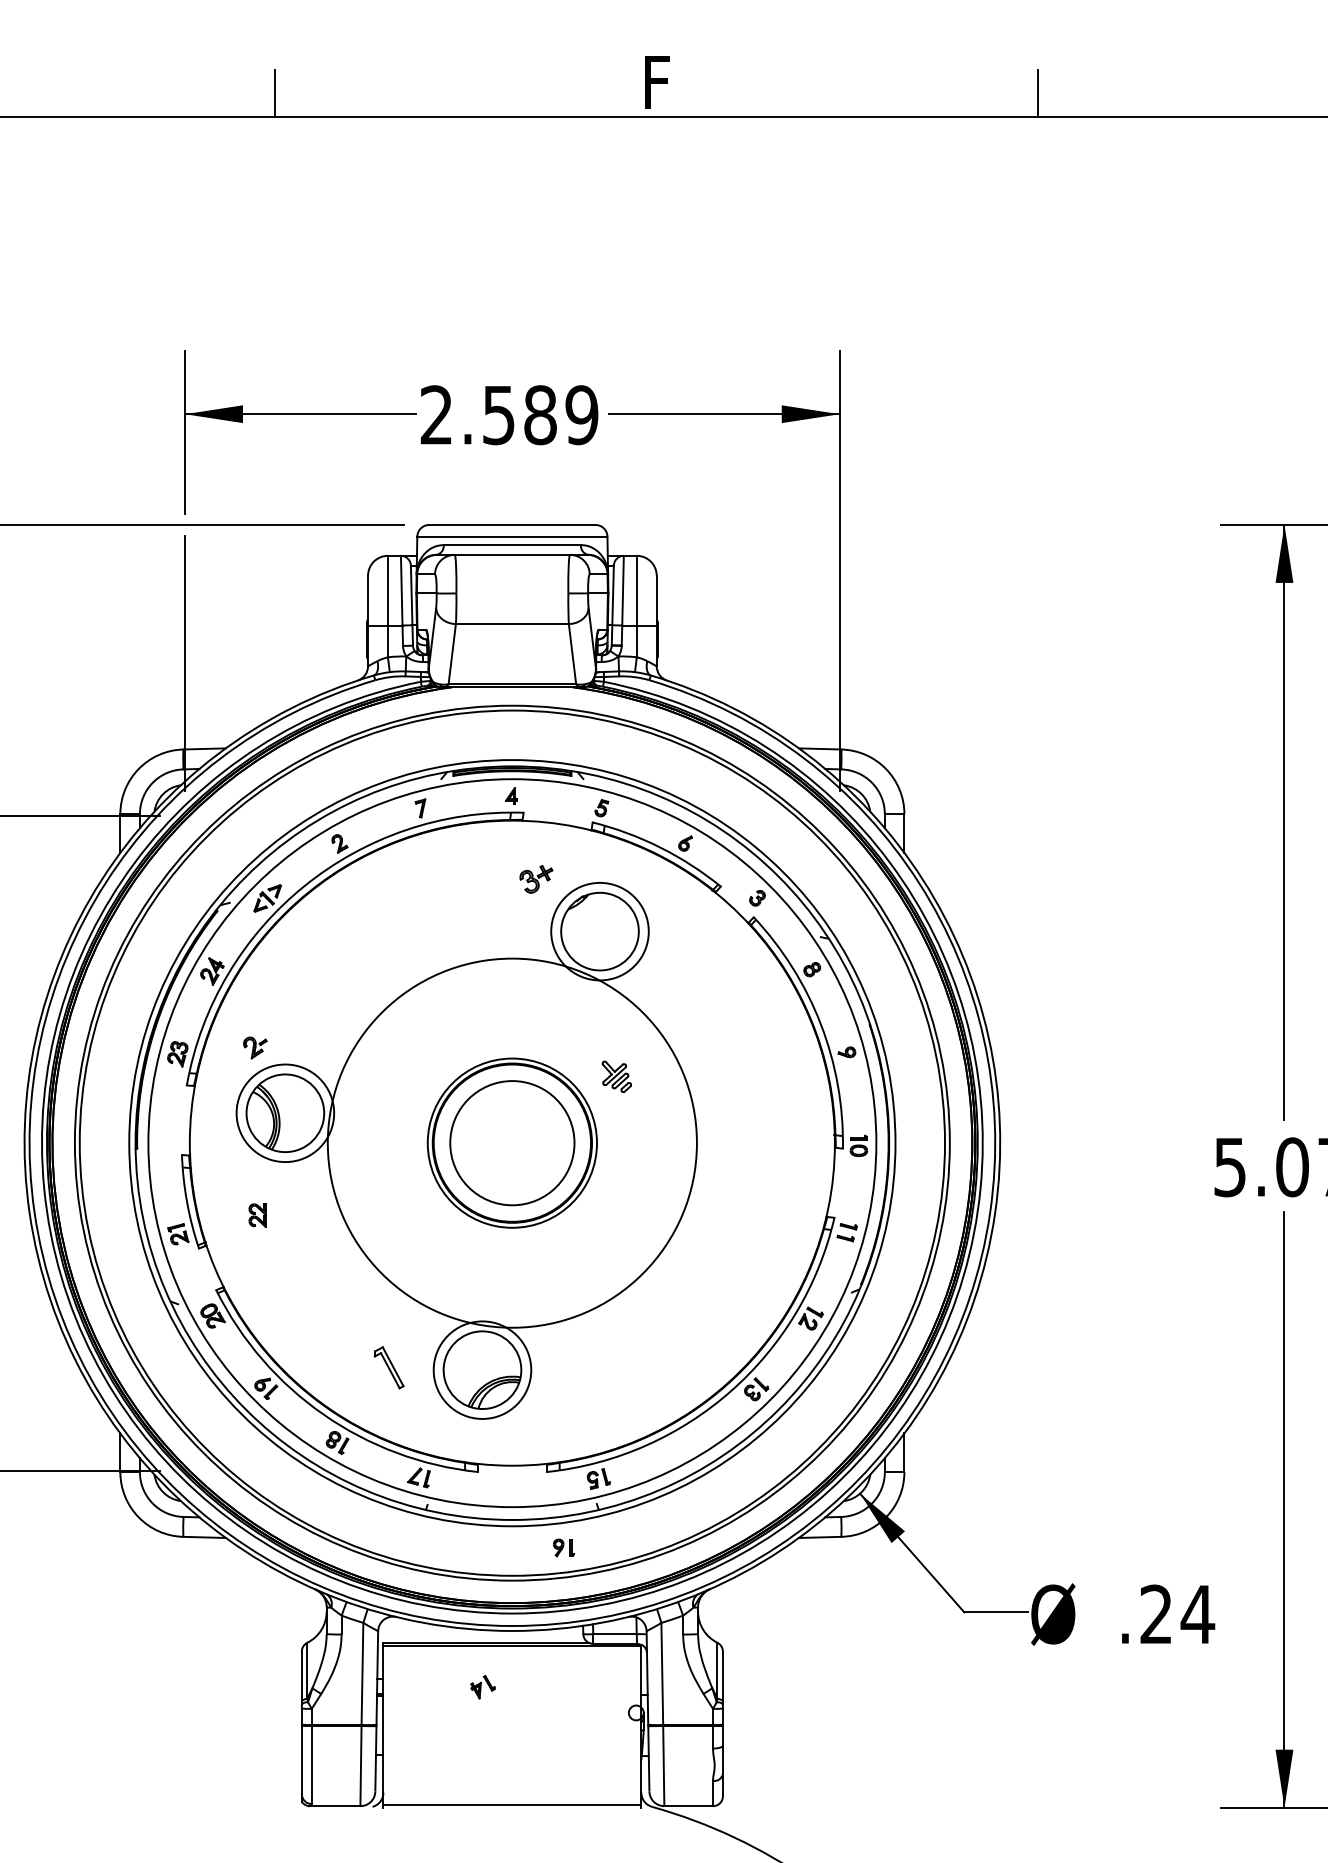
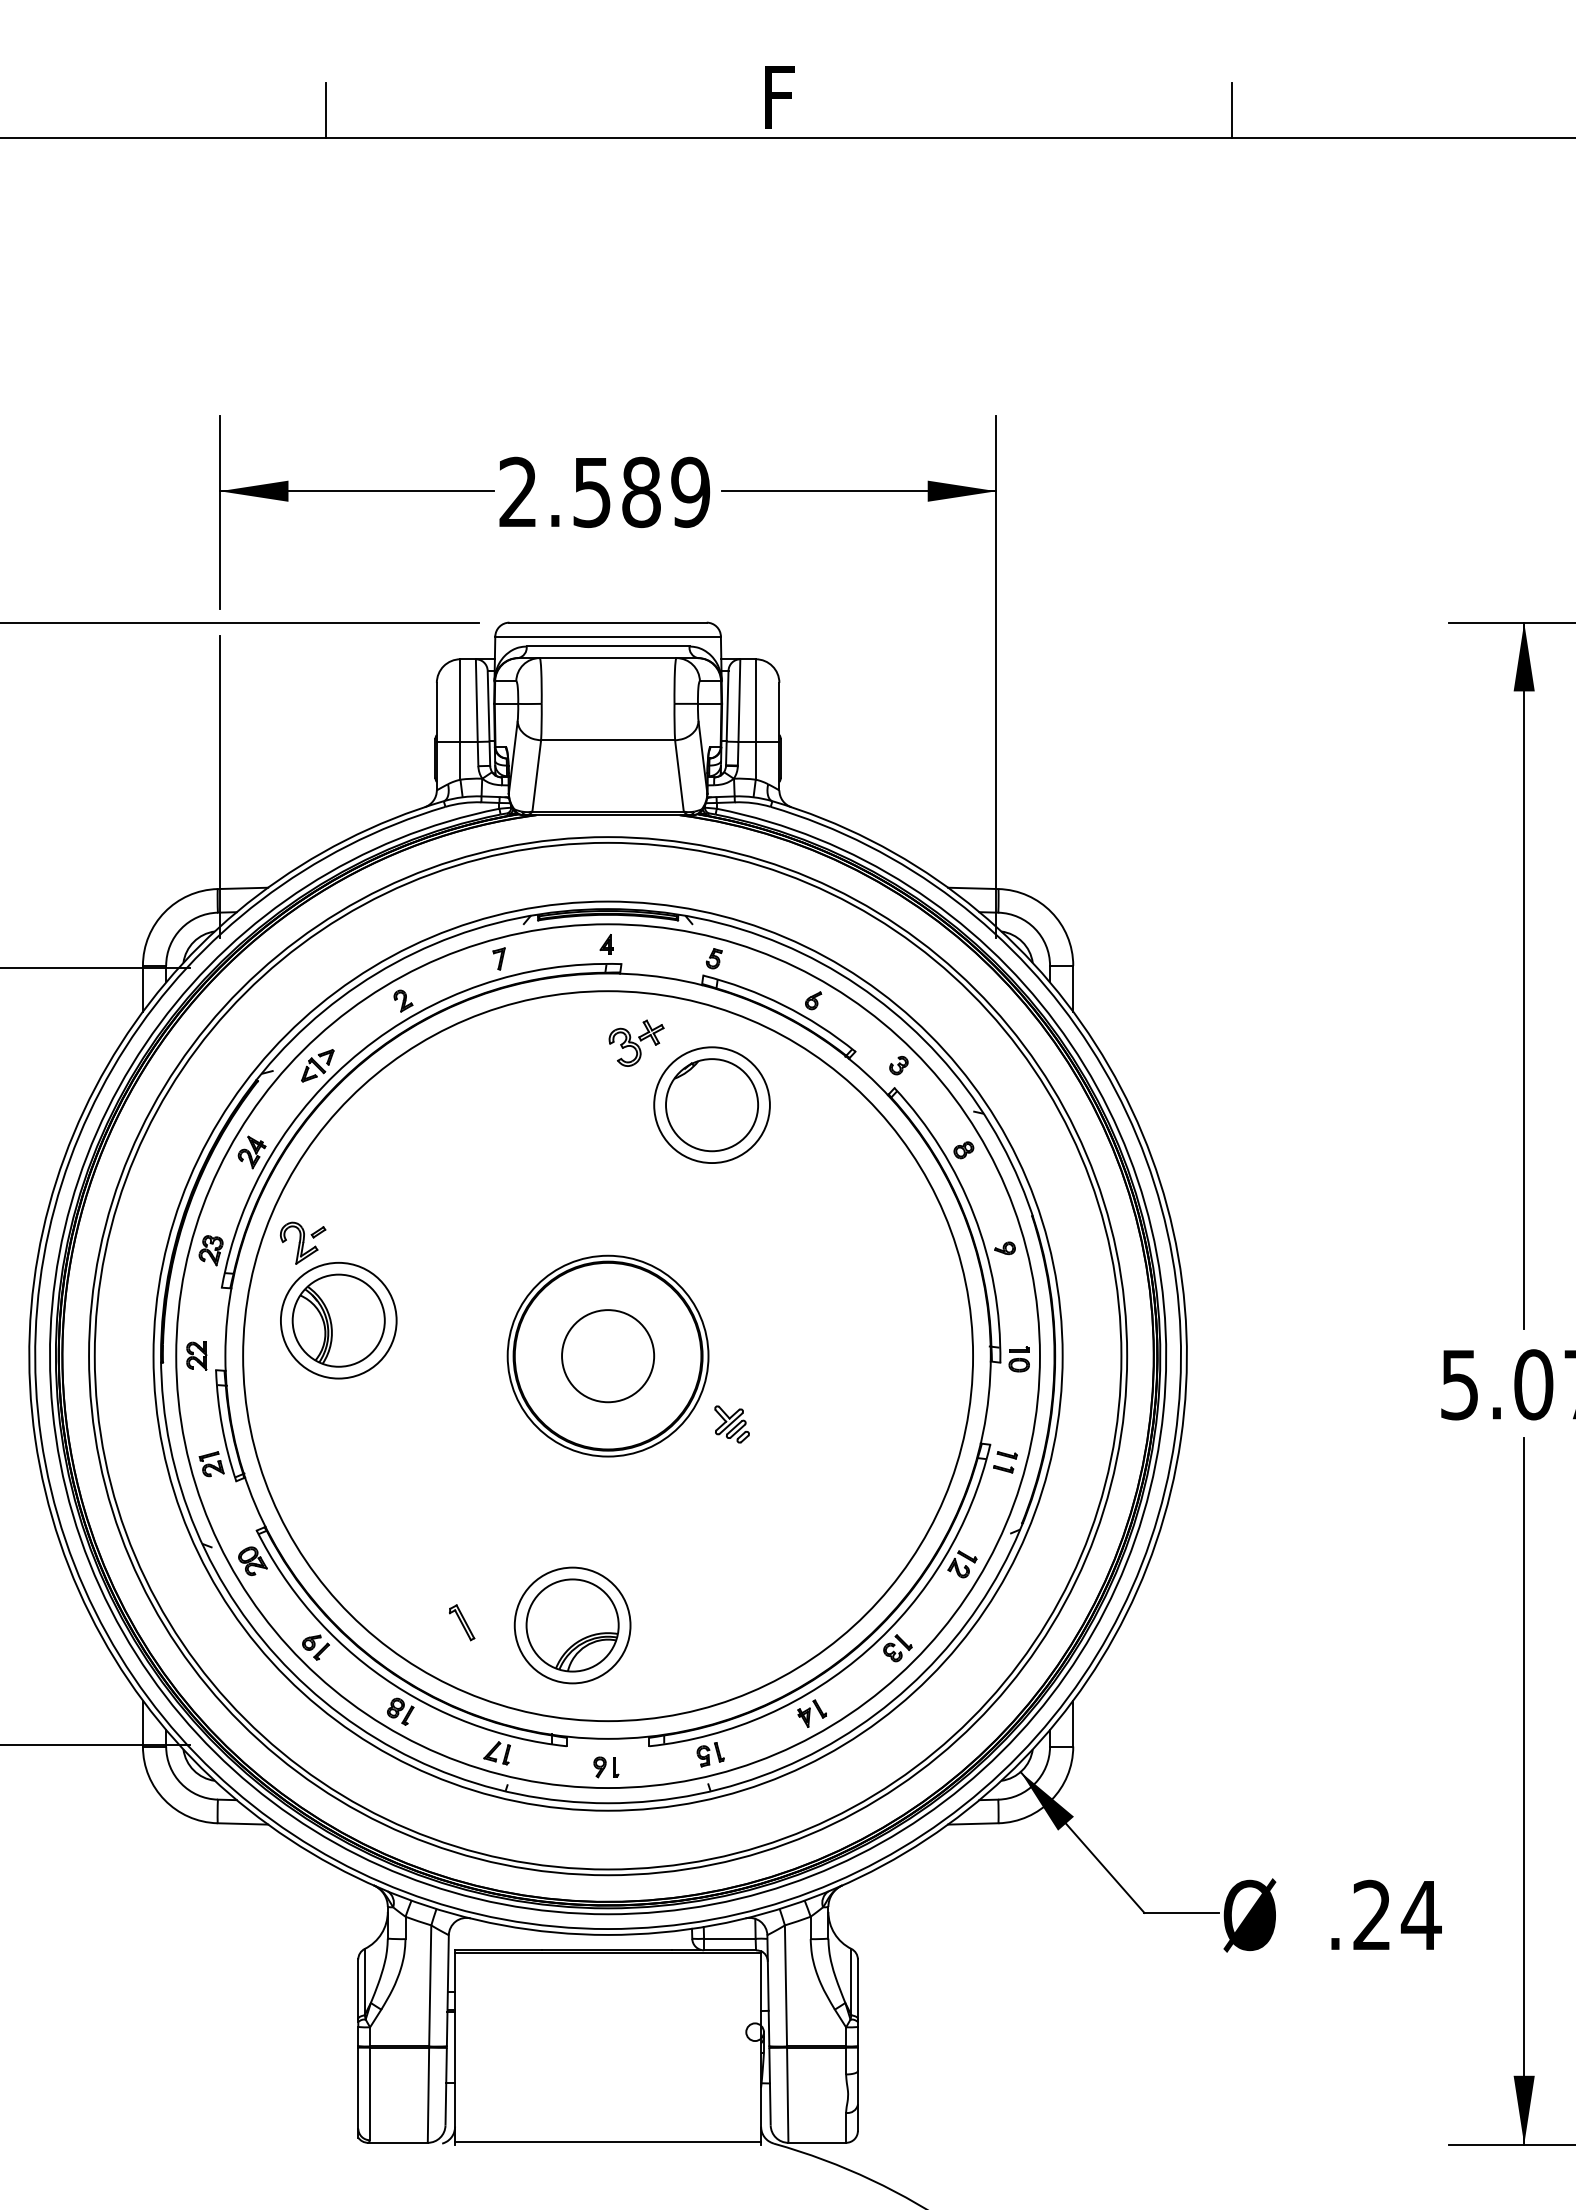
part: (536, 878) -> (636, 1042), size x1.43
part: (254, 1047) -> (302, 1242), size x1.67
part: (616, 1076) -> (731, 1424), moved
circle: (512, 1143) -> (608, 1356), size x0.62
circle: (512, 1143) -> (608, 1356), size x1.67
part: (257, 1215) -> (196, 1355), moved
part: (389, 1367) -> (462, 1622), size x0.71
part: (564, 1548) -> (606, 1767), moved
part: (482, 1687) -> (811, 1713), moved

